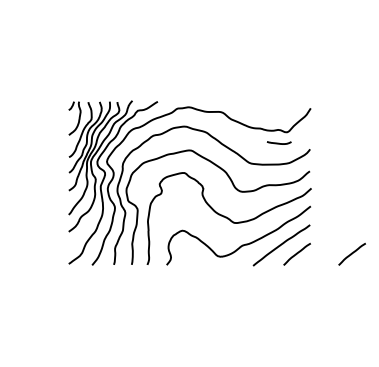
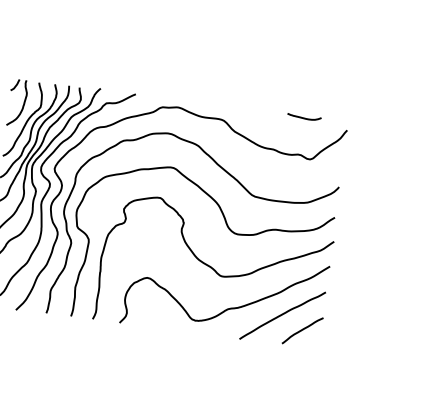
curve: (278, 142) -> (303, 116), moved
curve: (351, 253) -> (378, 339), removed

